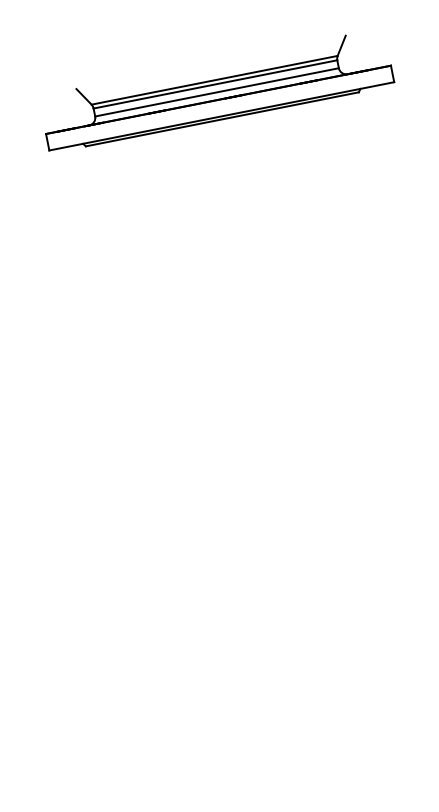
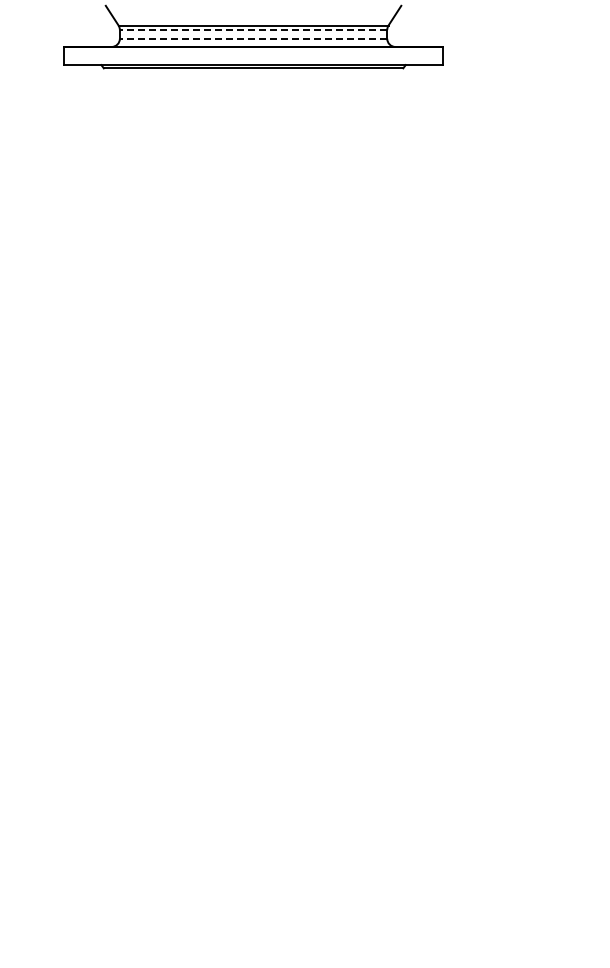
line: (215, 84) -> (253, 30), solid -> dashed
line: (216, 92) -> (253, 38), solid -> dashed

